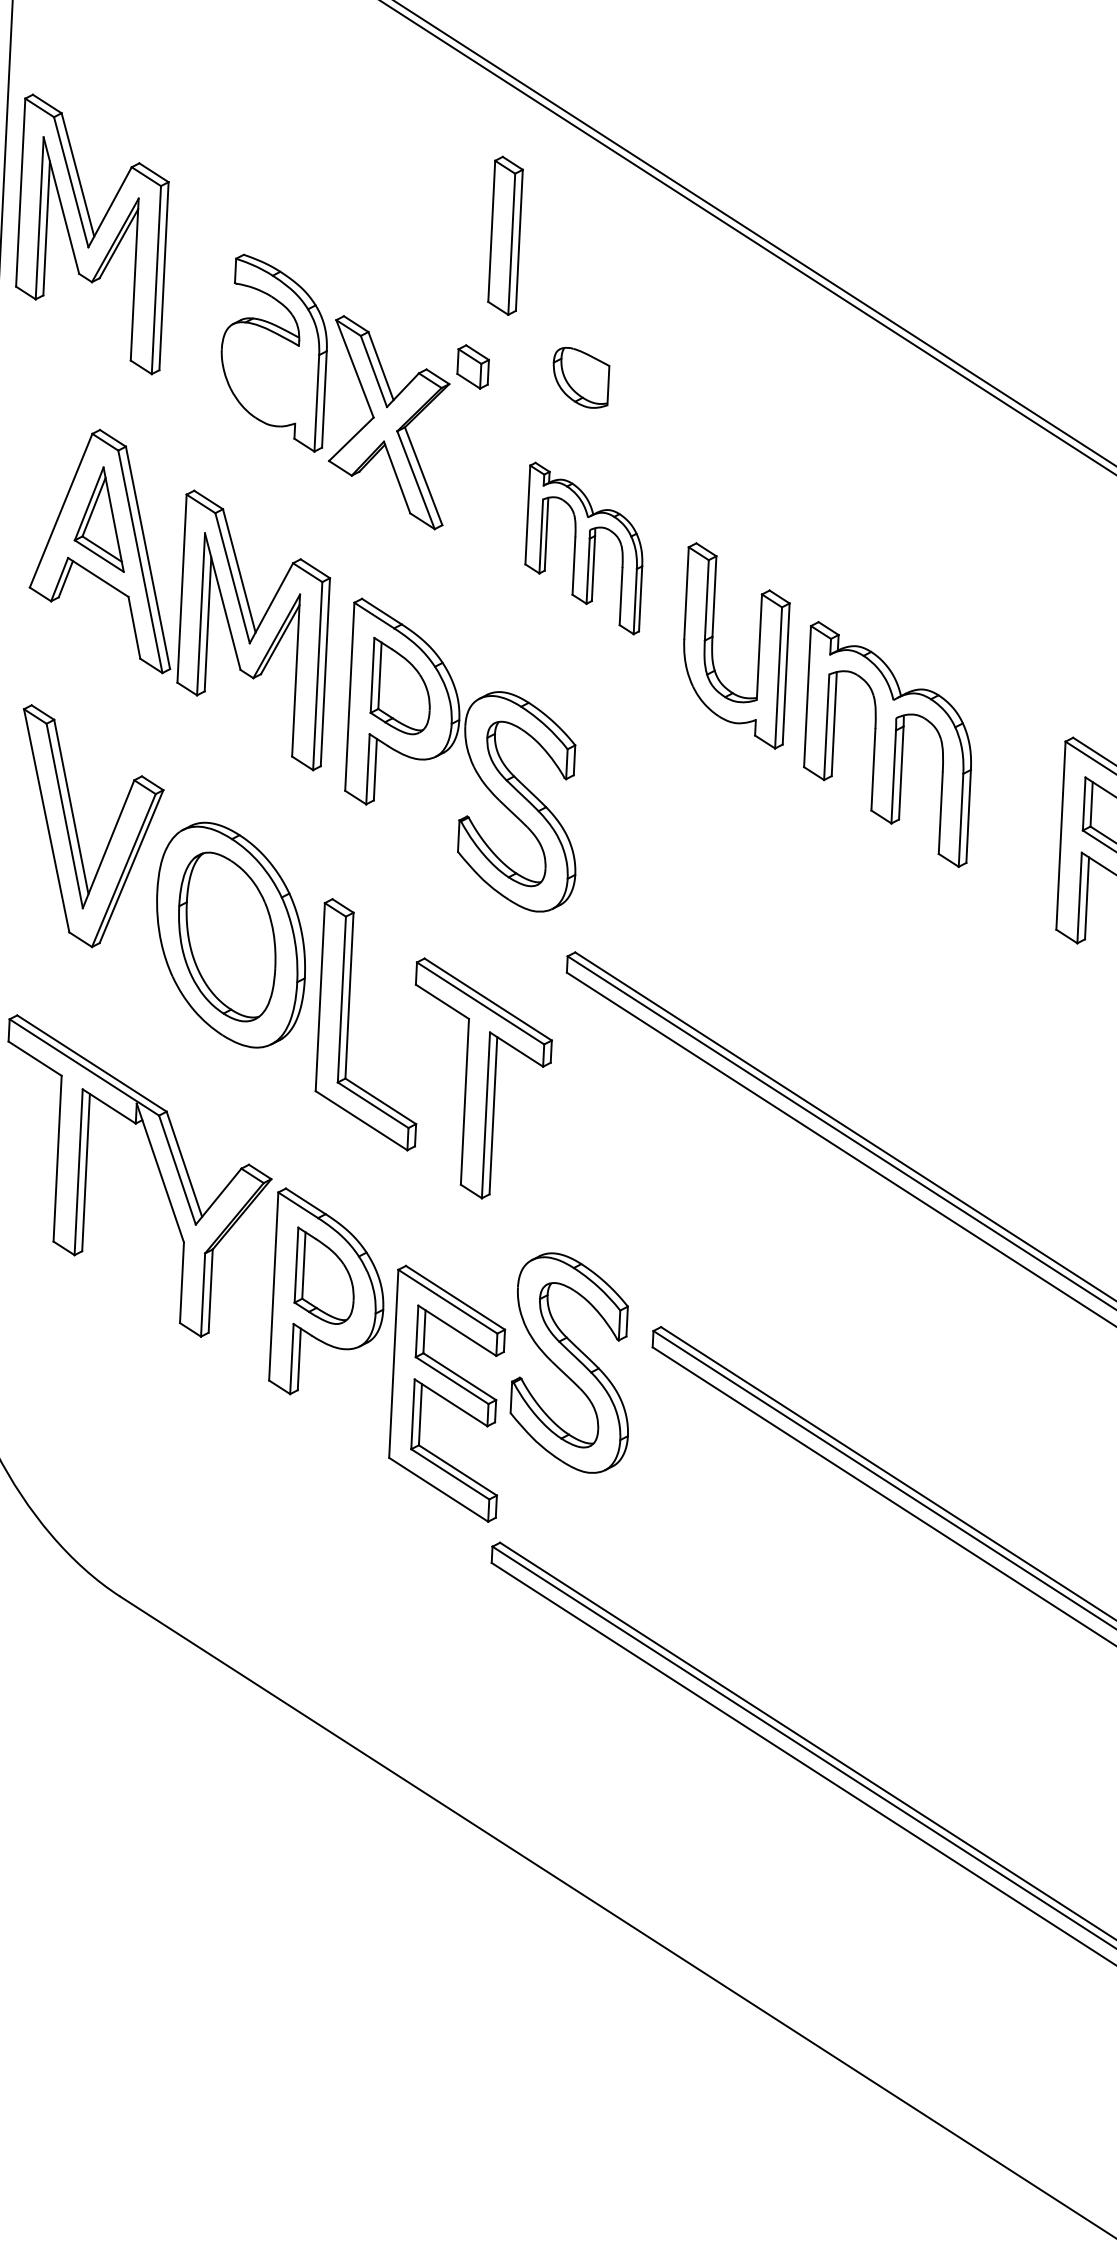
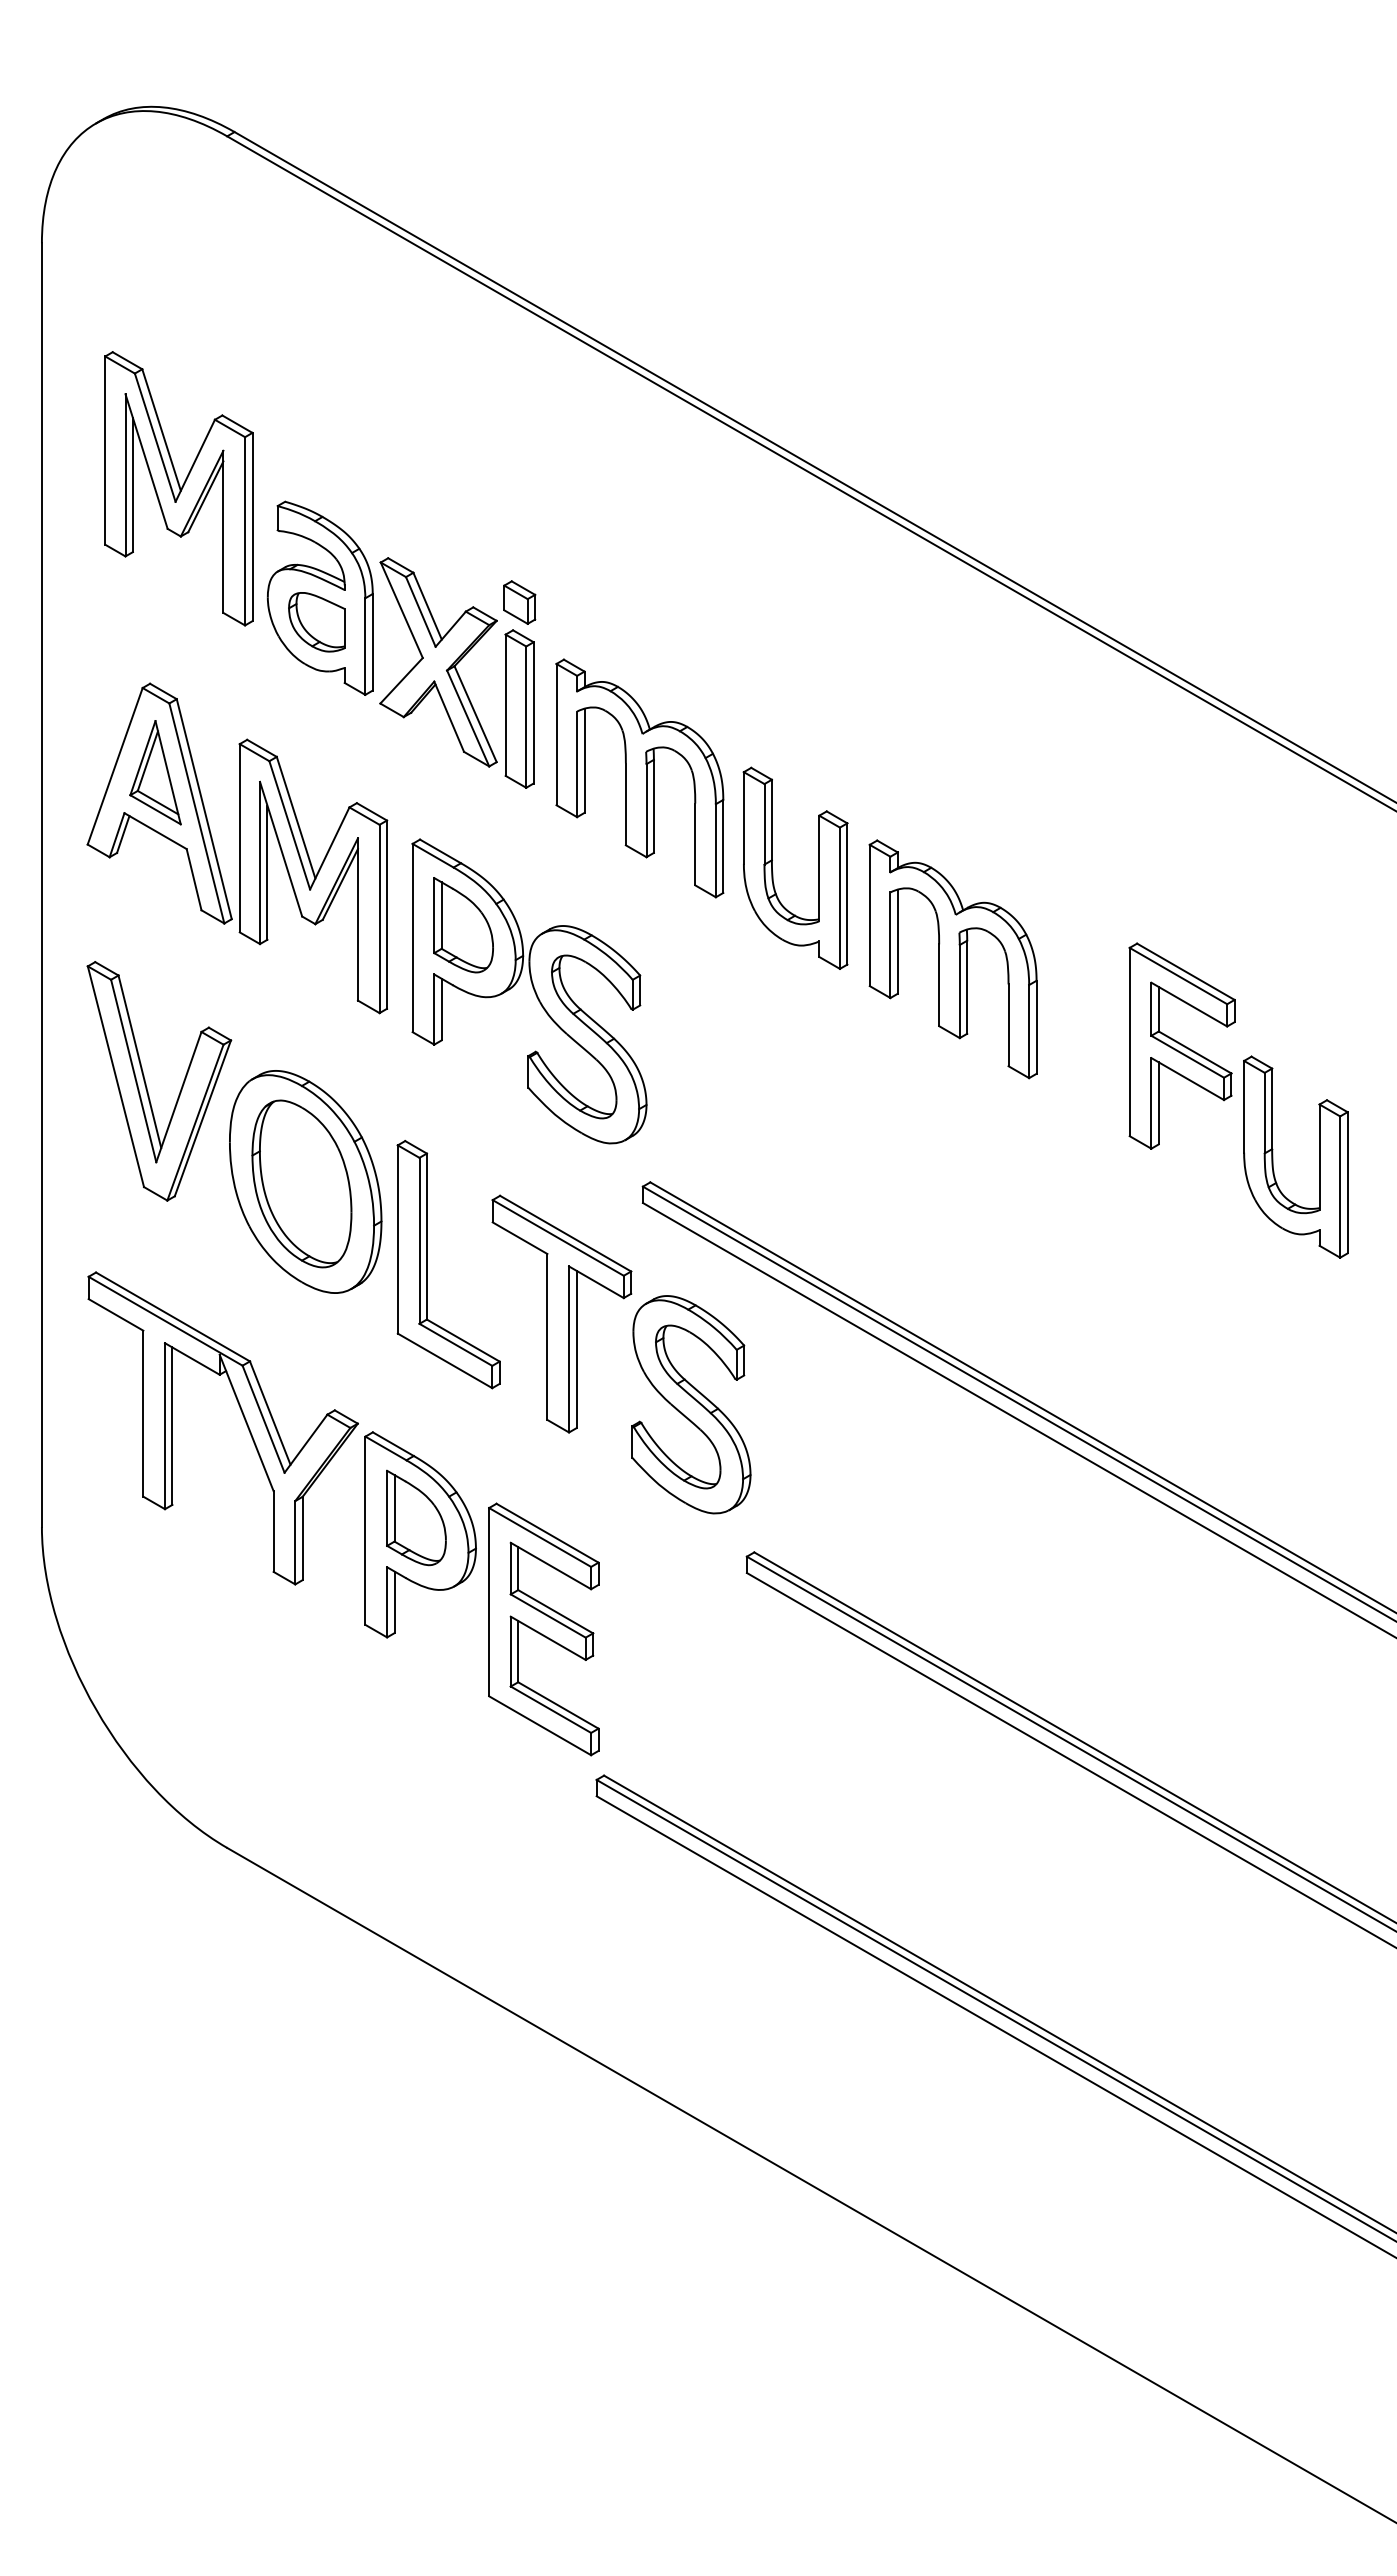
part: (91, 234) -> (178, 488), moved
part: (505, 235) -> (519, 708), moved
part: (580, 378) -> (316, 622), moved
part: (584, 548) -> (639, 778), size x1.43
part: (572, 1362) -> (691, 1404), moved

